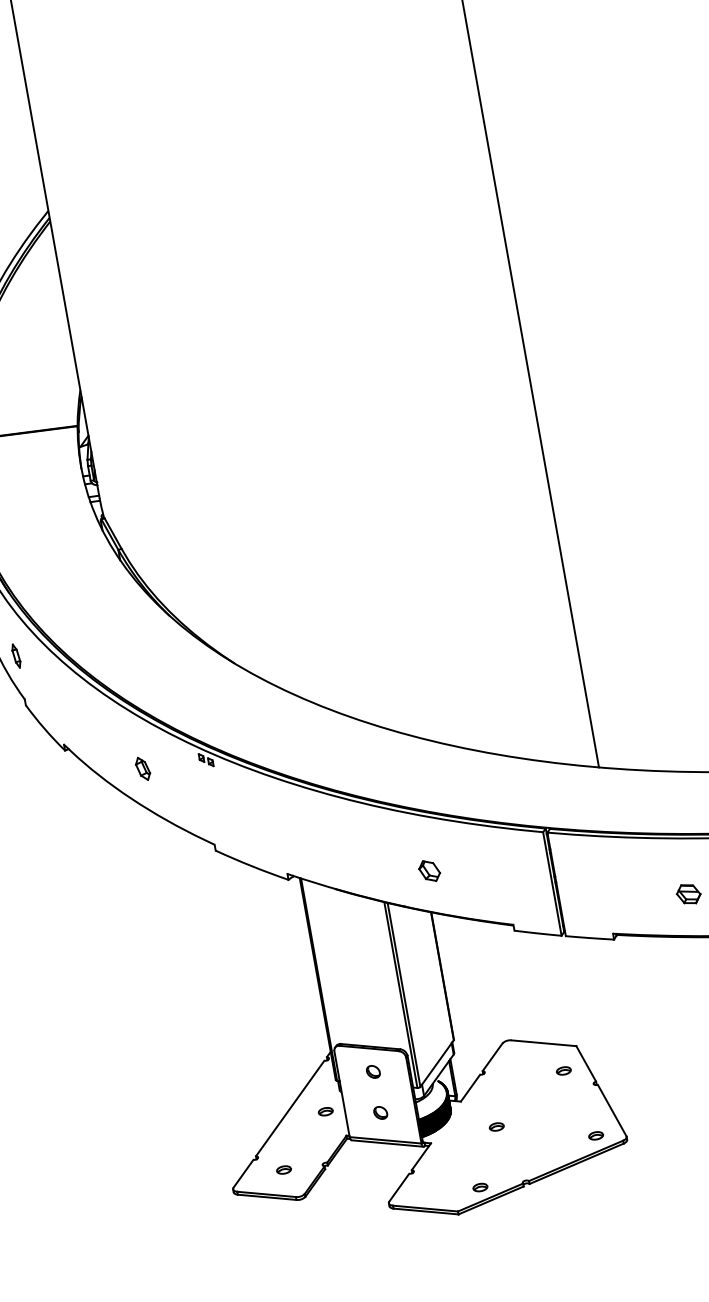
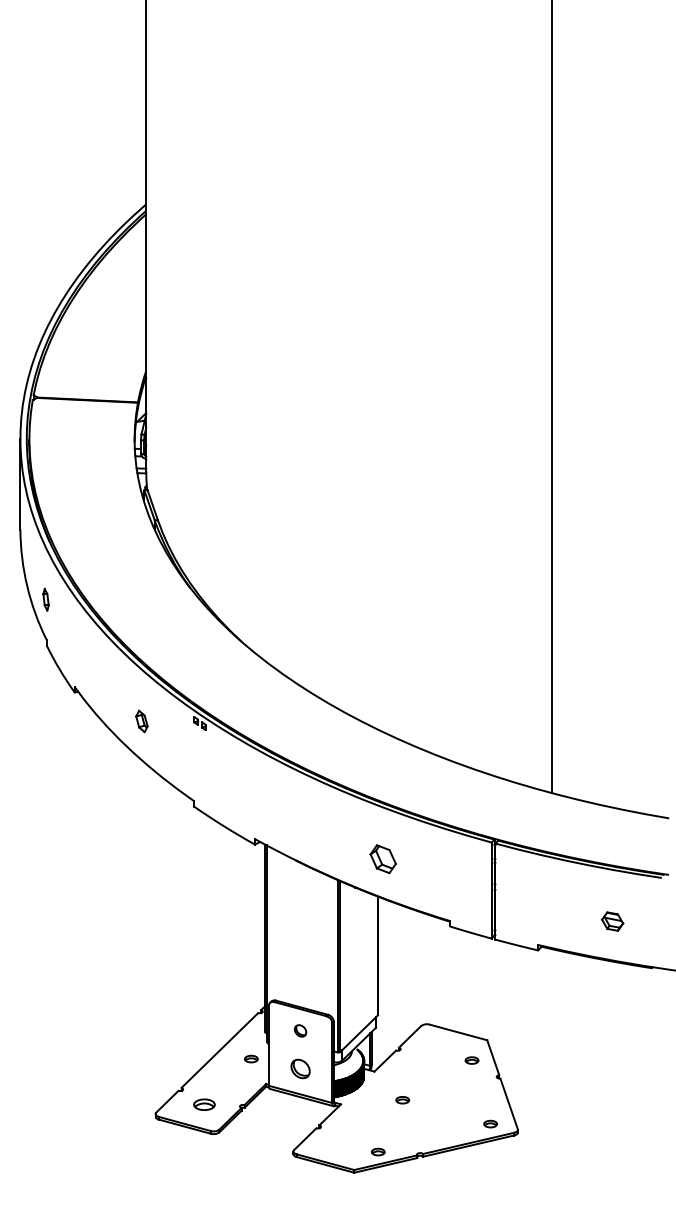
part: (429, 871) -> (383, 859), size x1.4
part: (380, 1112) -> (300, 1068), size x1.6
part: (284, 1169) -> (204, 1104), size x1.6

